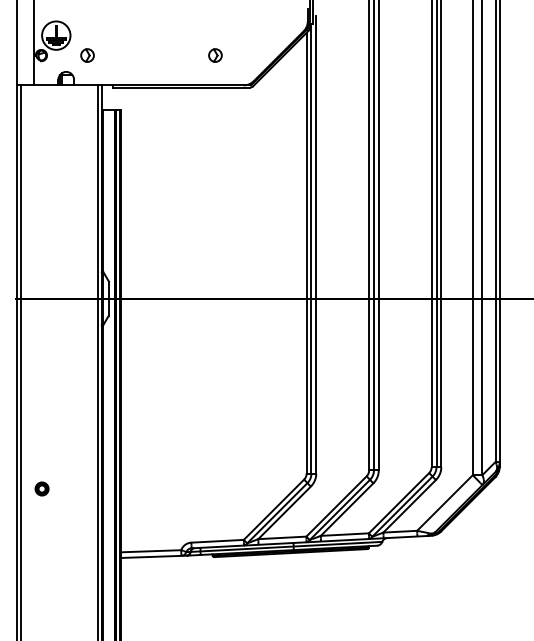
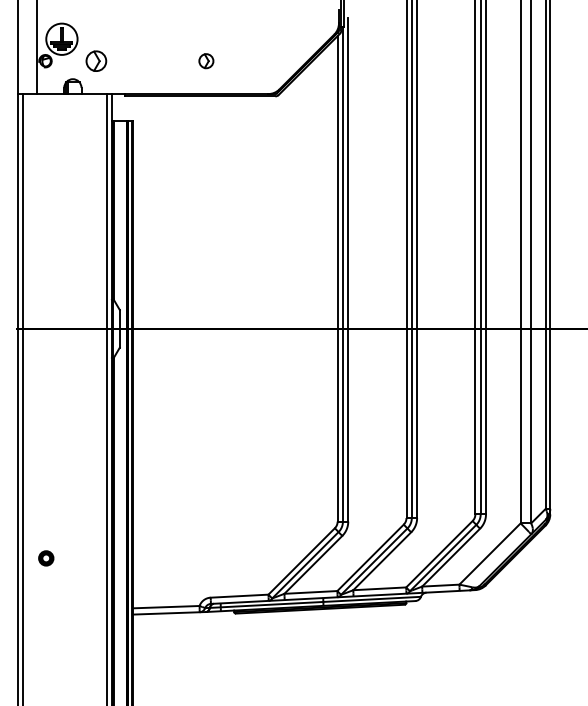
part: (87, 55) -> (96, 61), size x1.4
part: (215, 55) -> (206, 61), moved
part: (41, 488) -> (45, 557), moved

